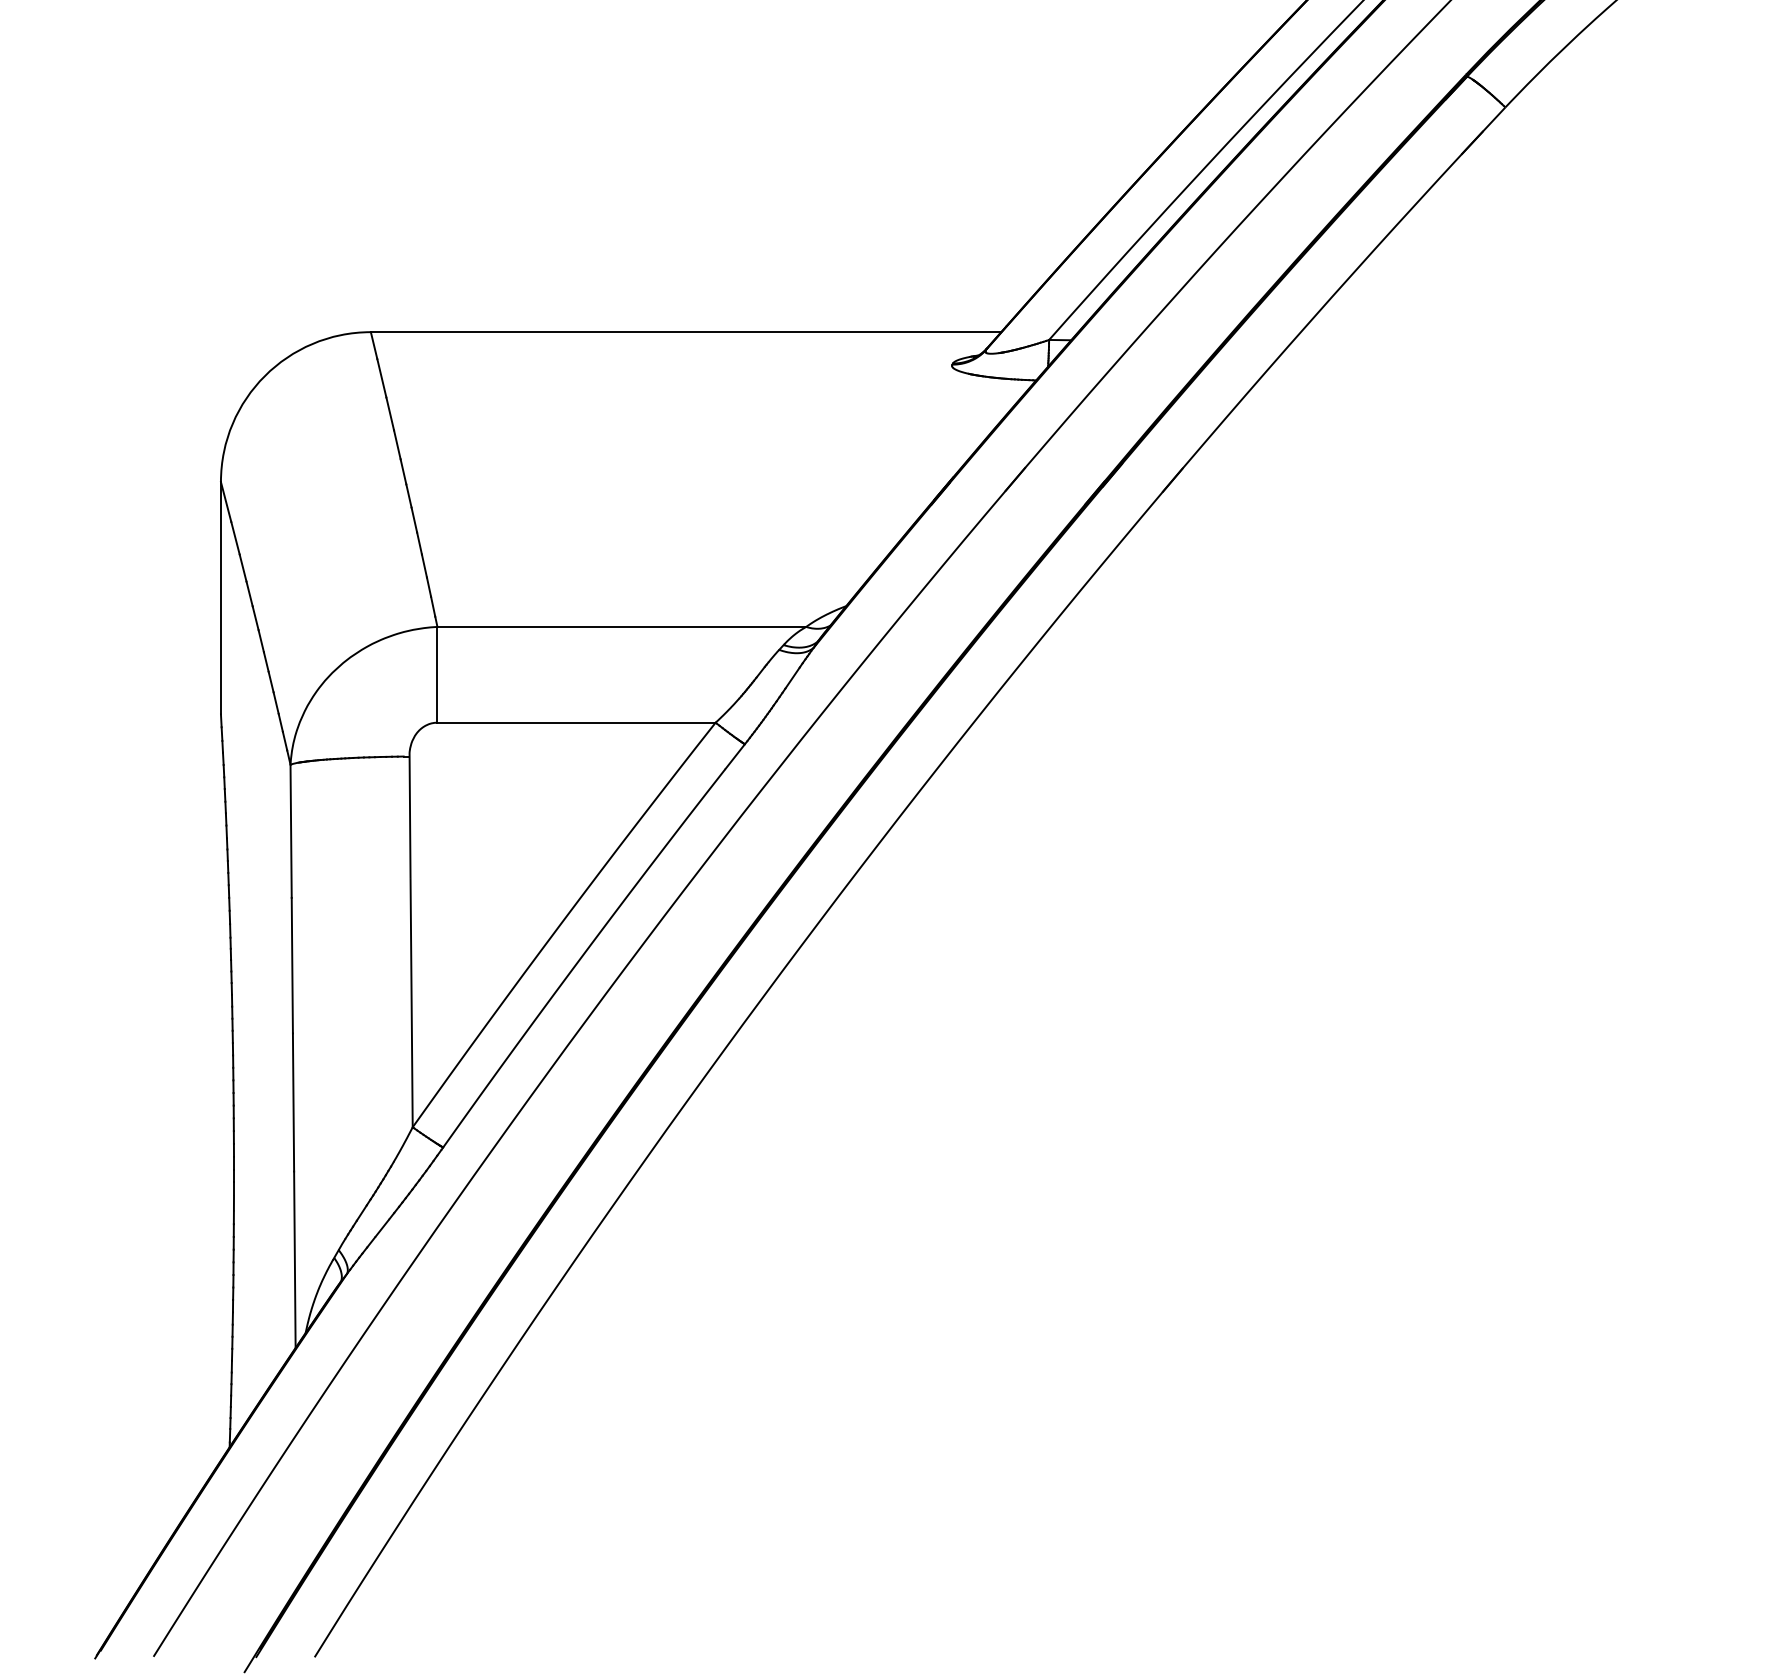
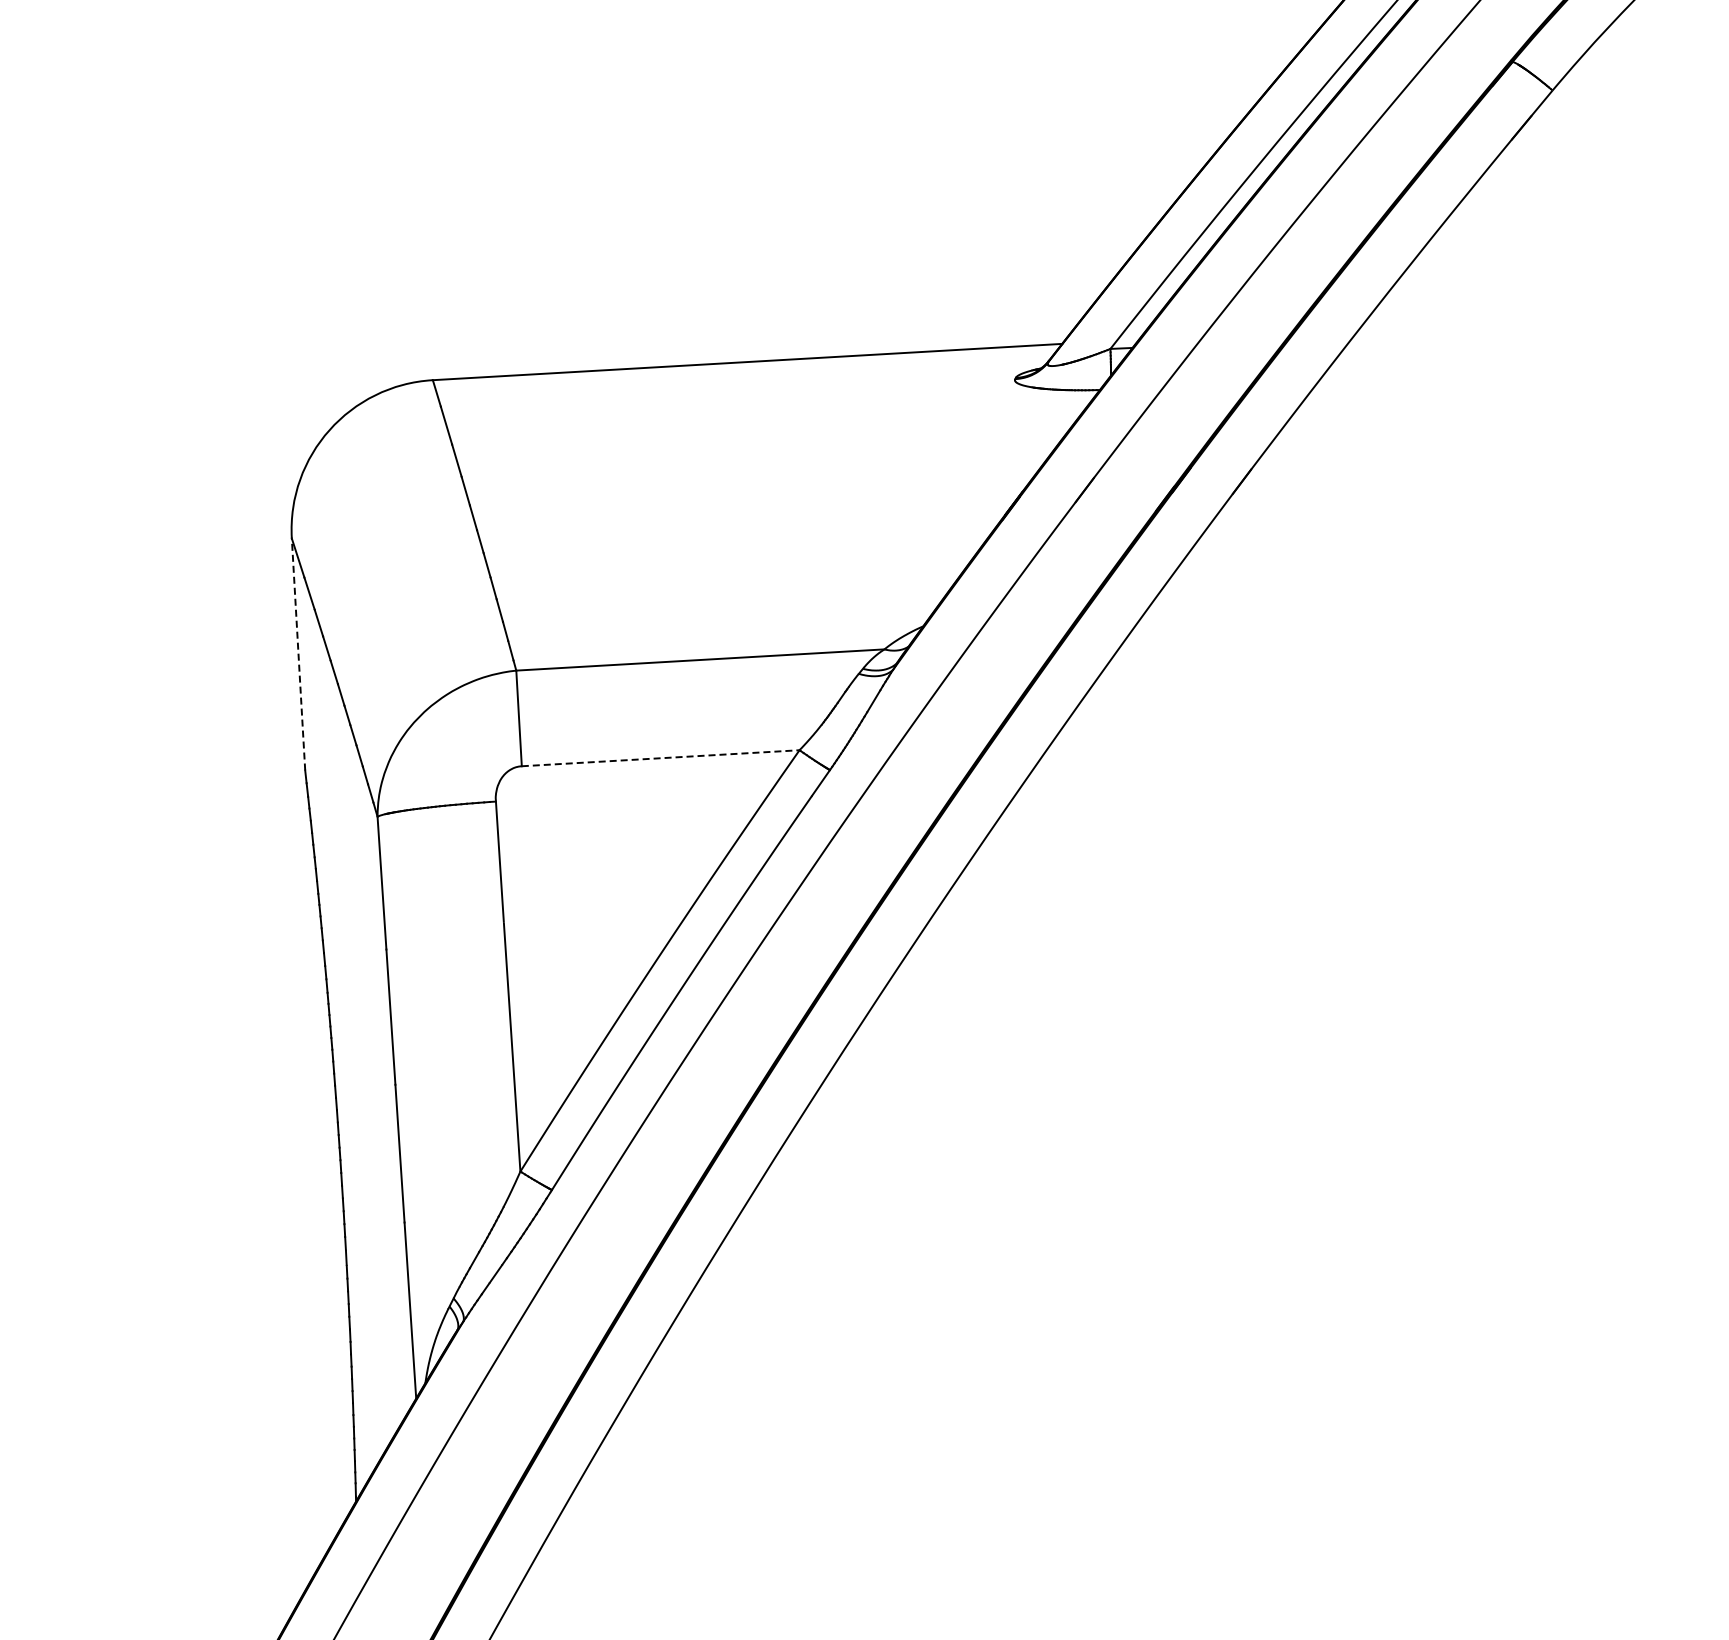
line: (220, 597) -> (298, 653), solid -> dashed
line: (577, 722) -> (661, 757), solid -> dashed

